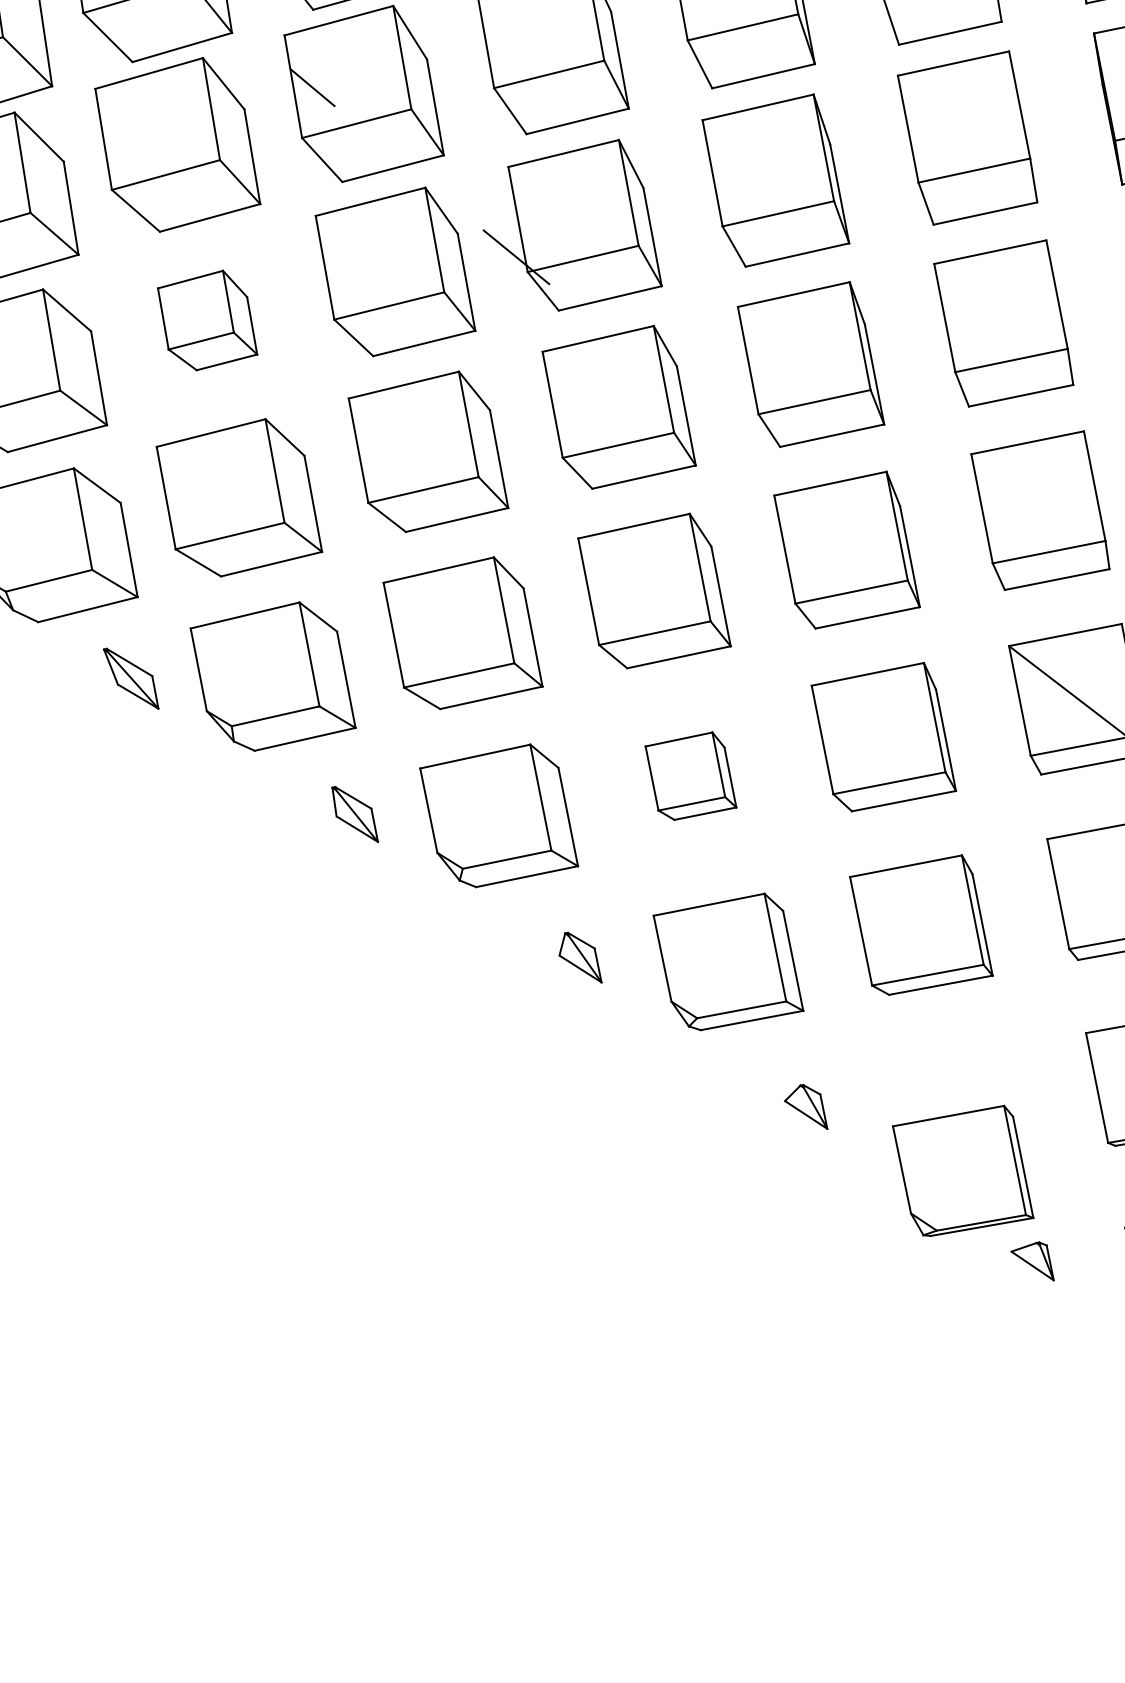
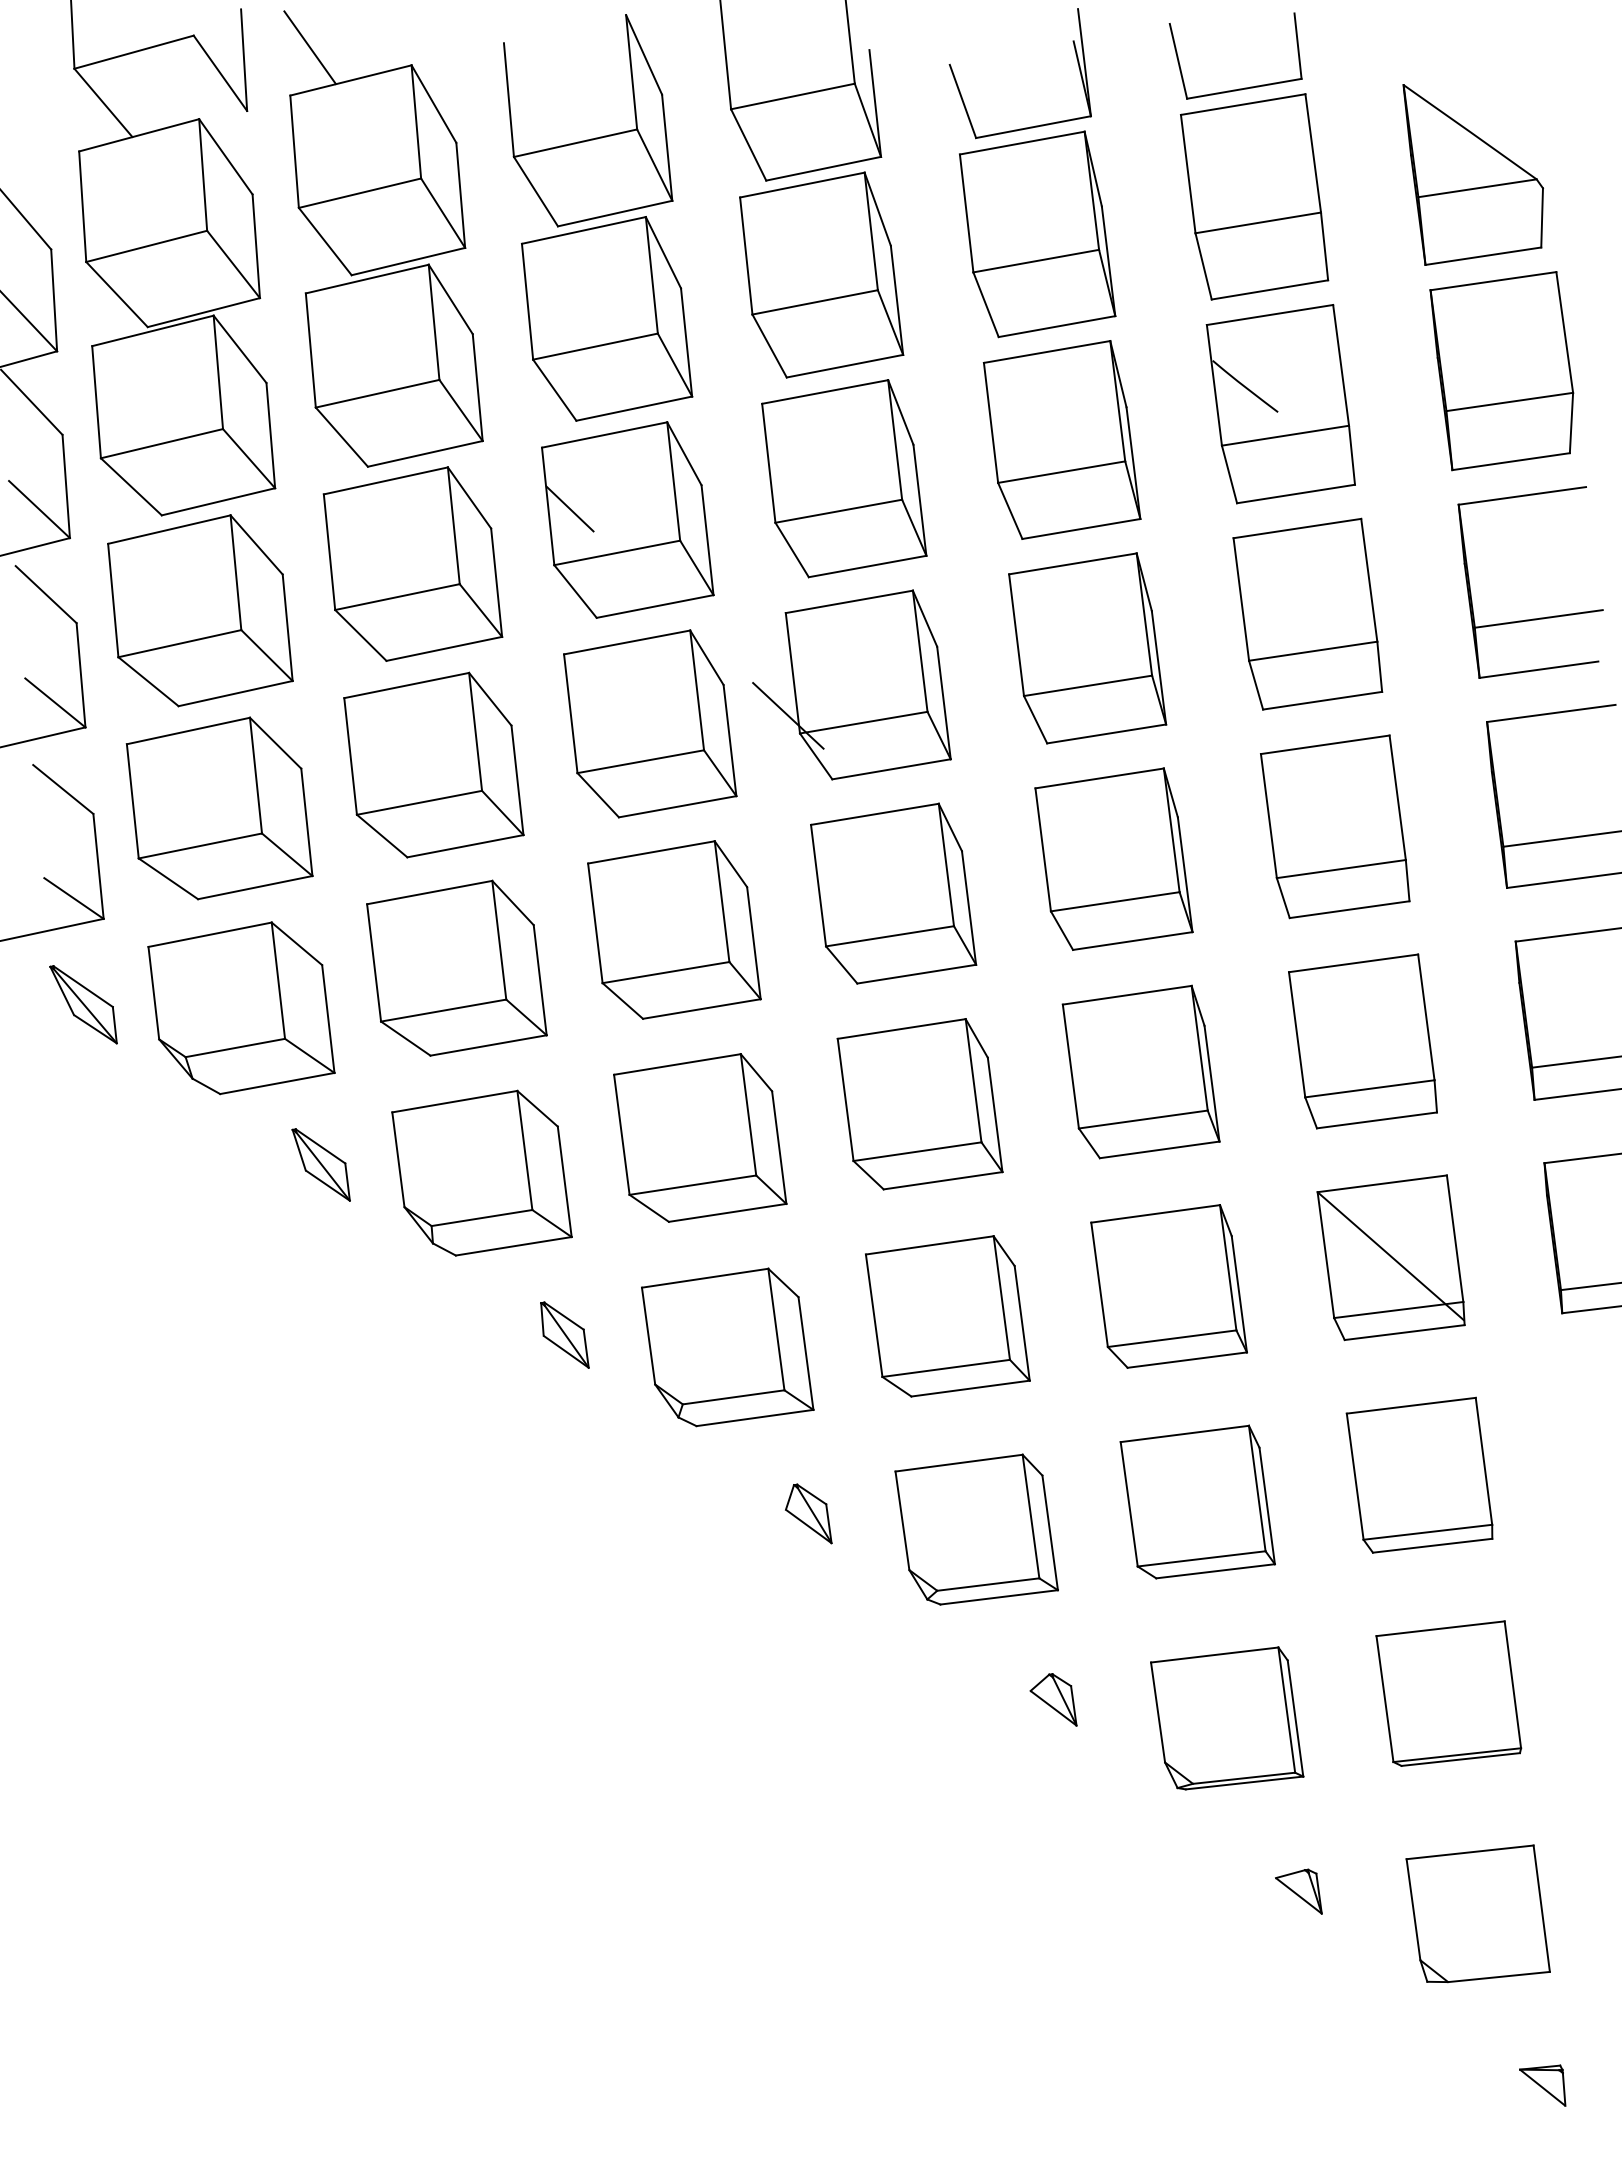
part: (207, 320) -> (433, 764), size x1.67
part: (690, 776) -> (947, 1316), size x1.67
part: (963, 1171) -> (1227, 1718), moved

